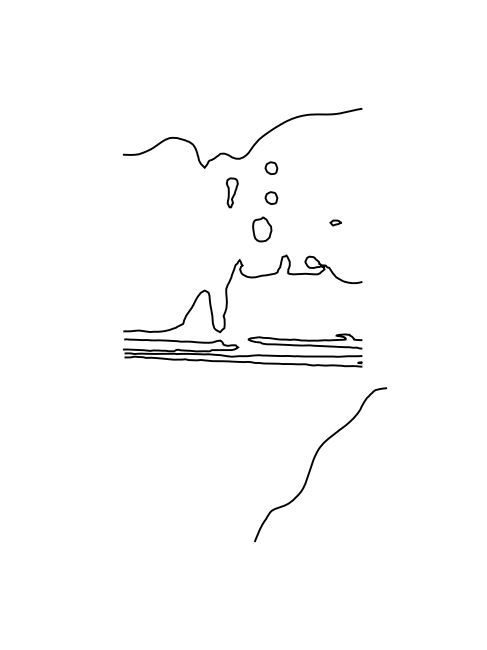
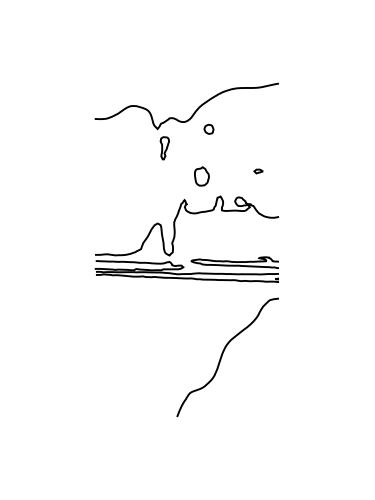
part: (231, 193) -> (164, 148), moved
part: (270, 196) -> (208, 151), removed
curve: (314, 460) -> (223, 354), moved

